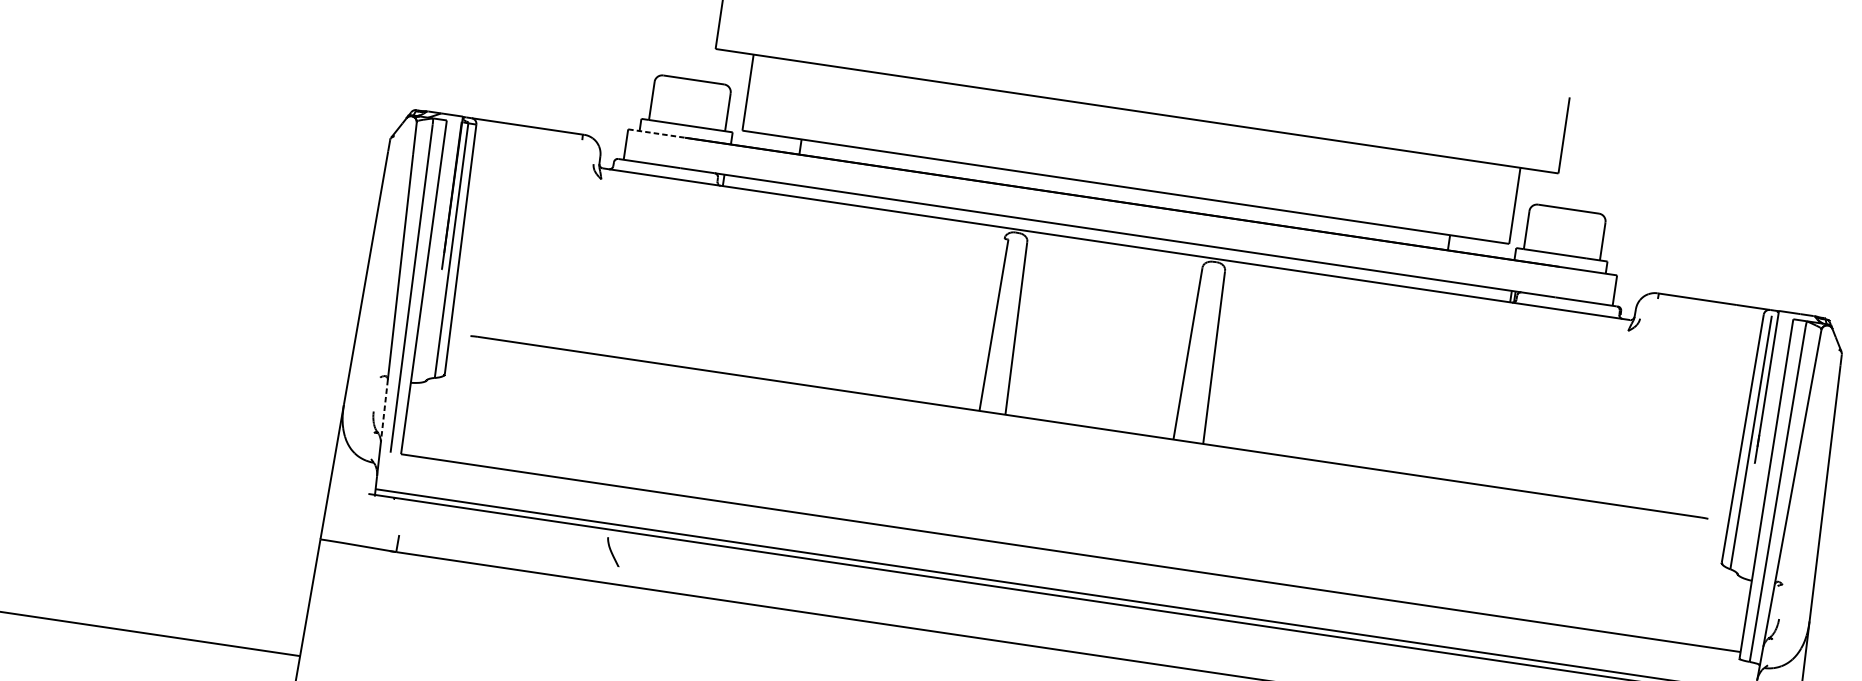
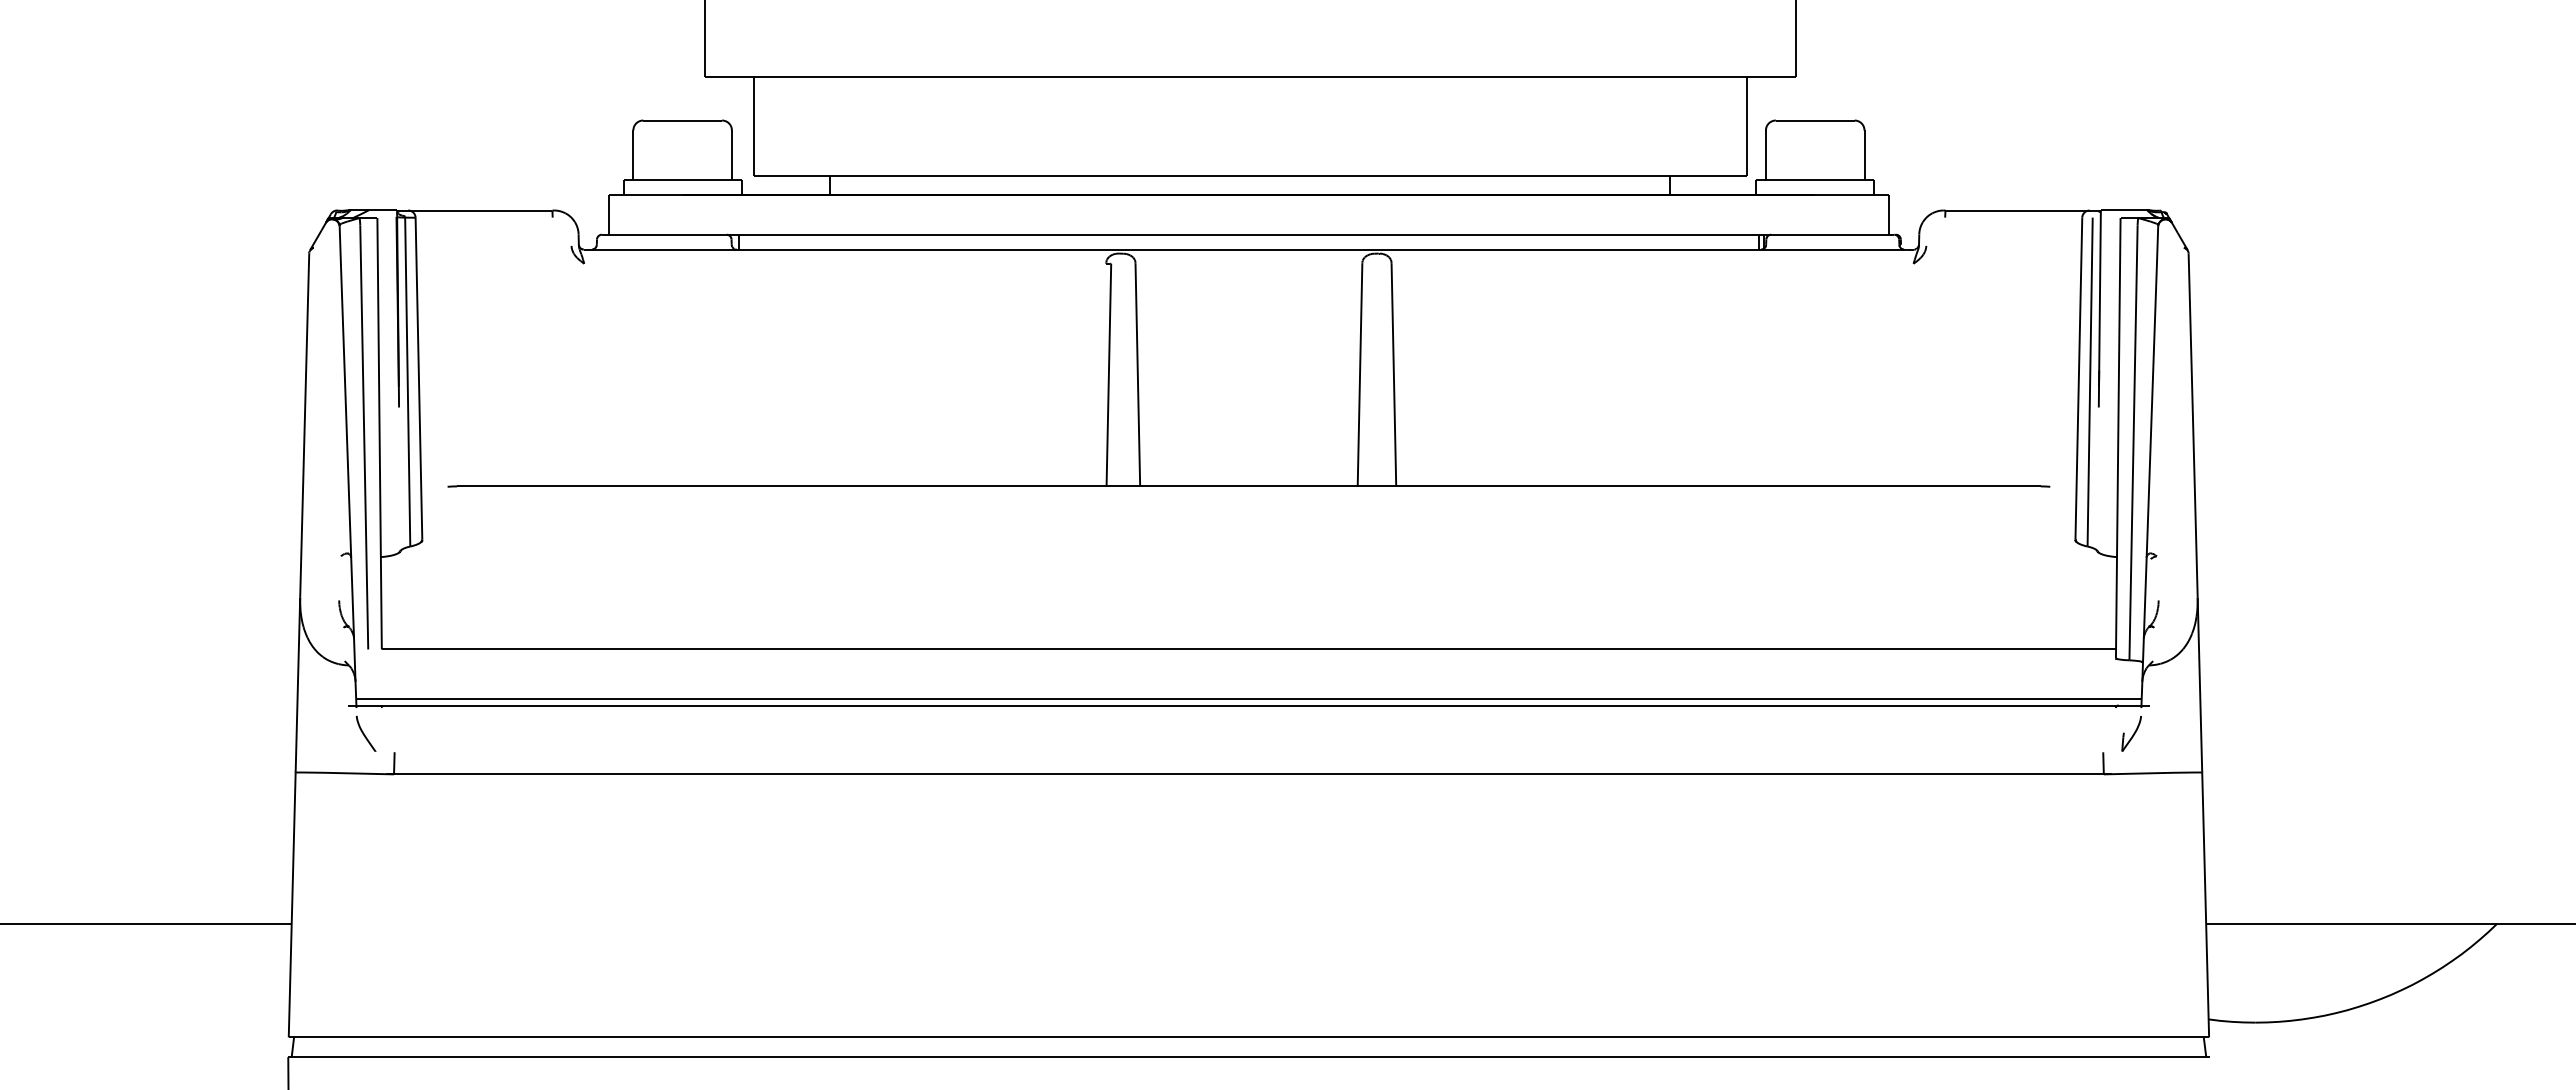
line: (656, 133) -> (645, 195), dashed -> solid
line: (384, 411) -> (352, 598), dashed -> solid
curve: (612, 551) -> (364, 733), moved

